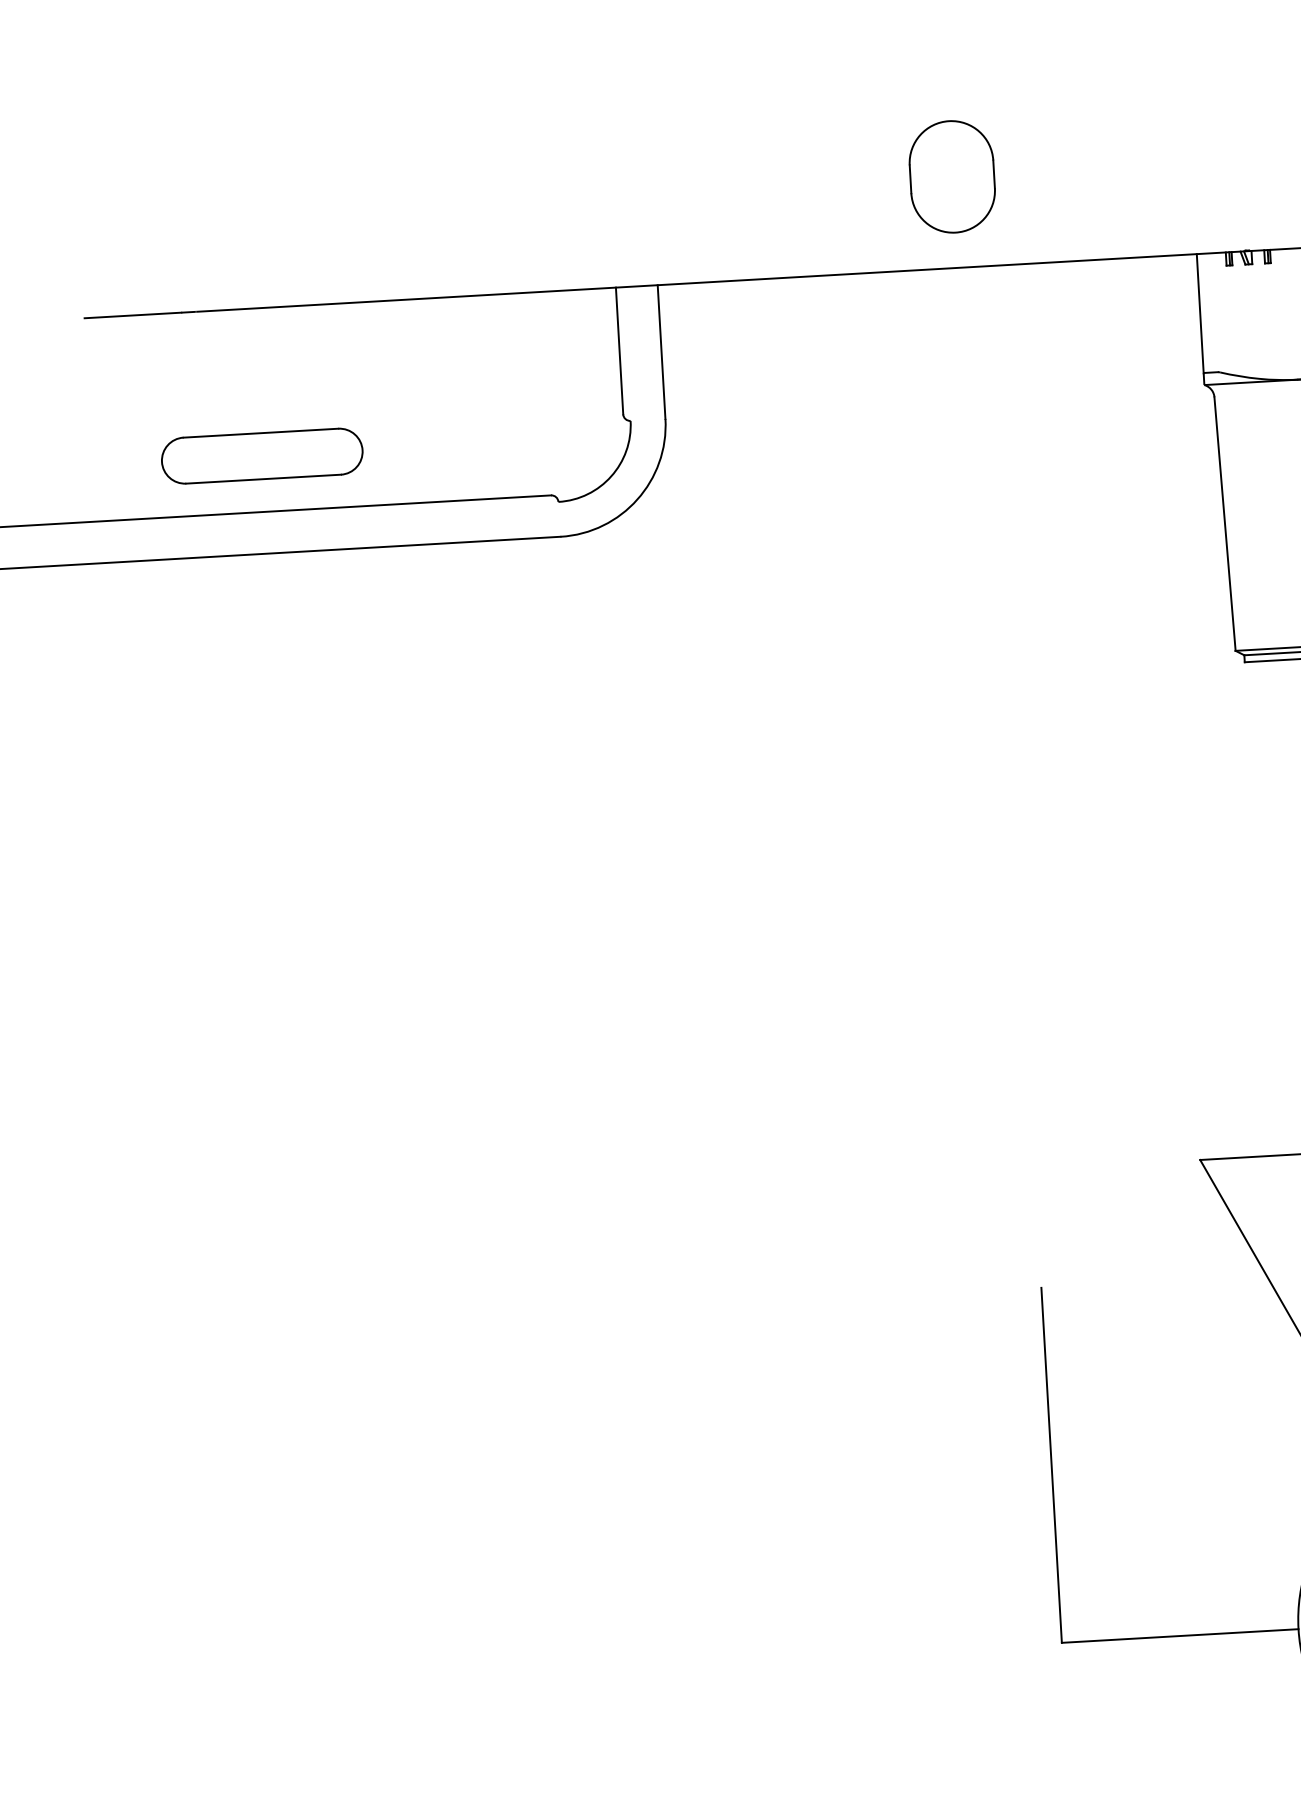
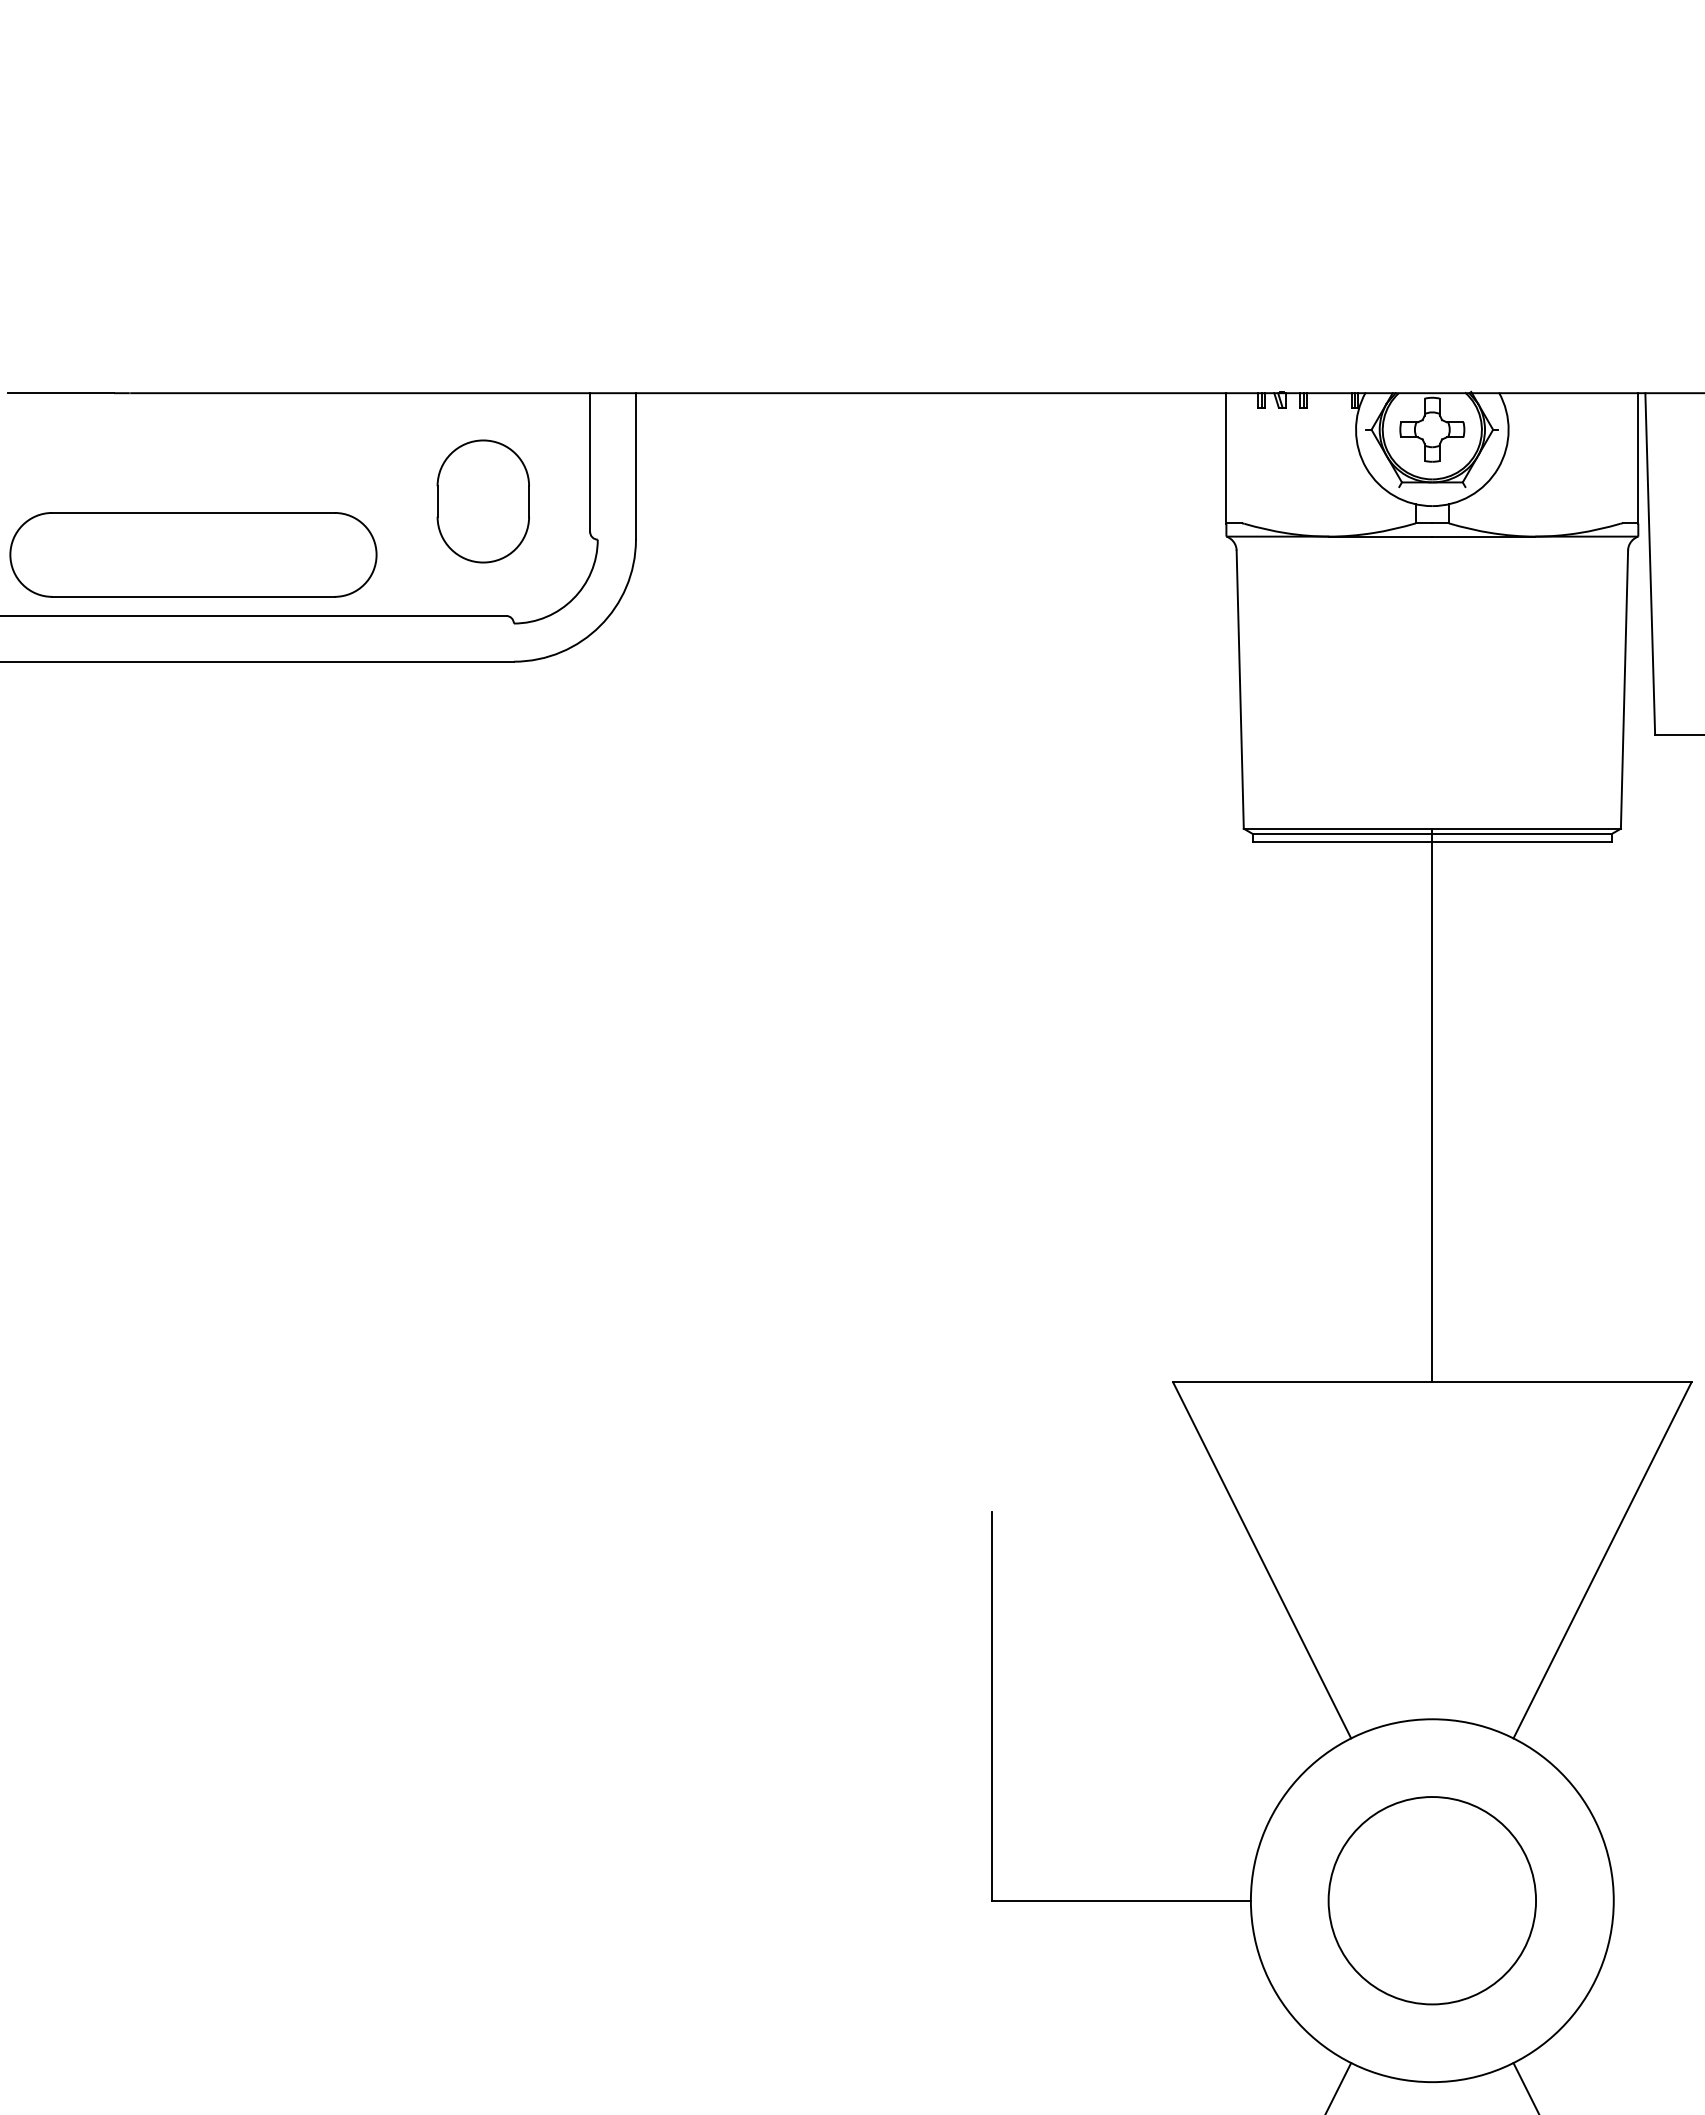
part: (951, 176) -> (482, 501), moved
part: (262, 455) -> (193, 554), size x1.67

